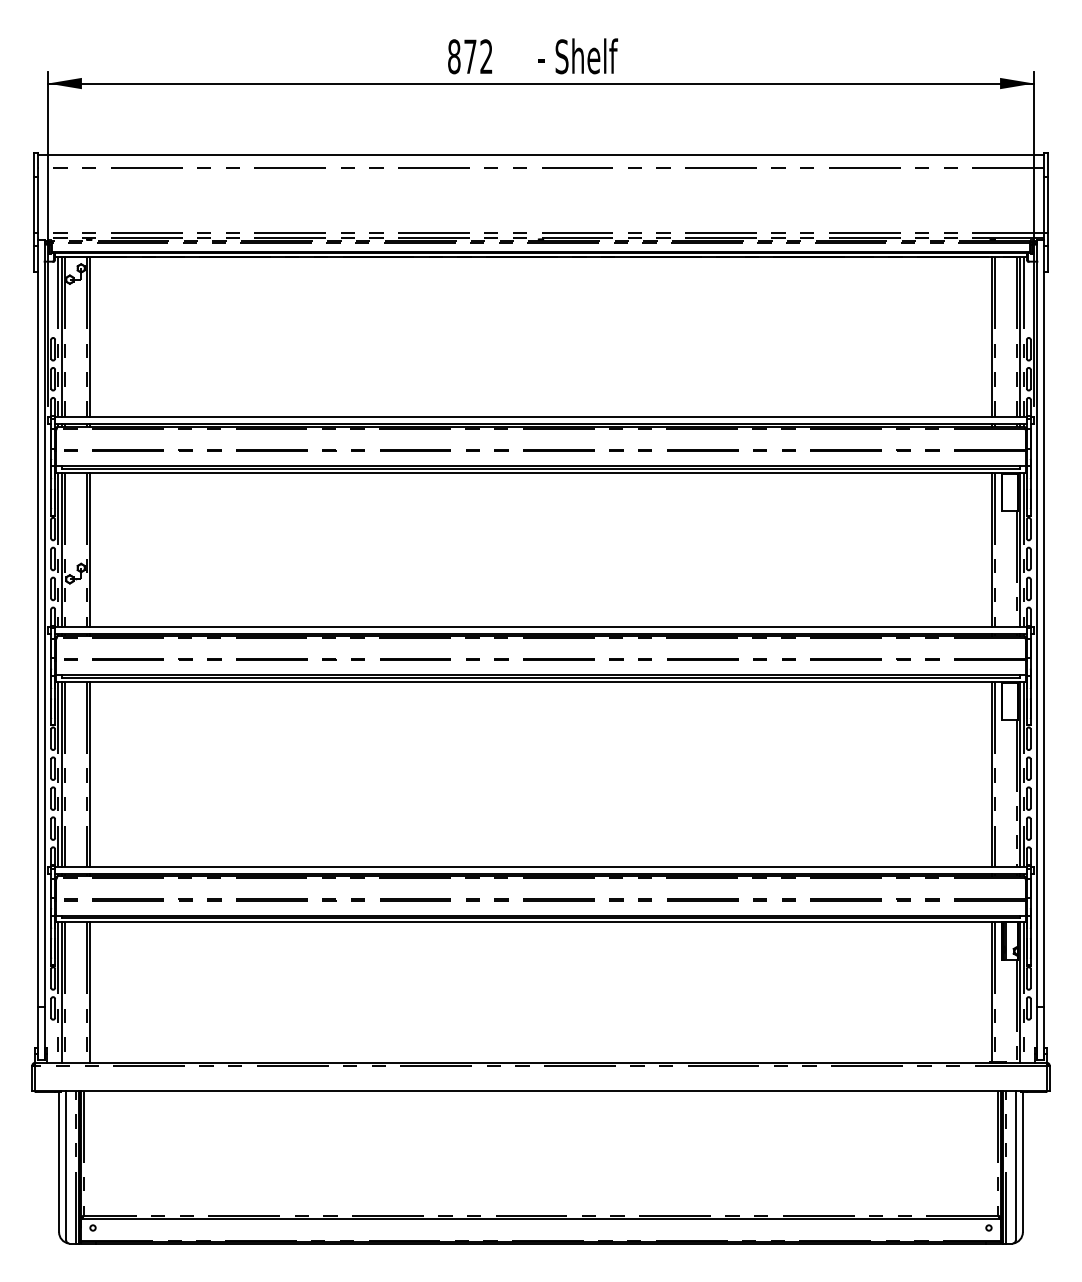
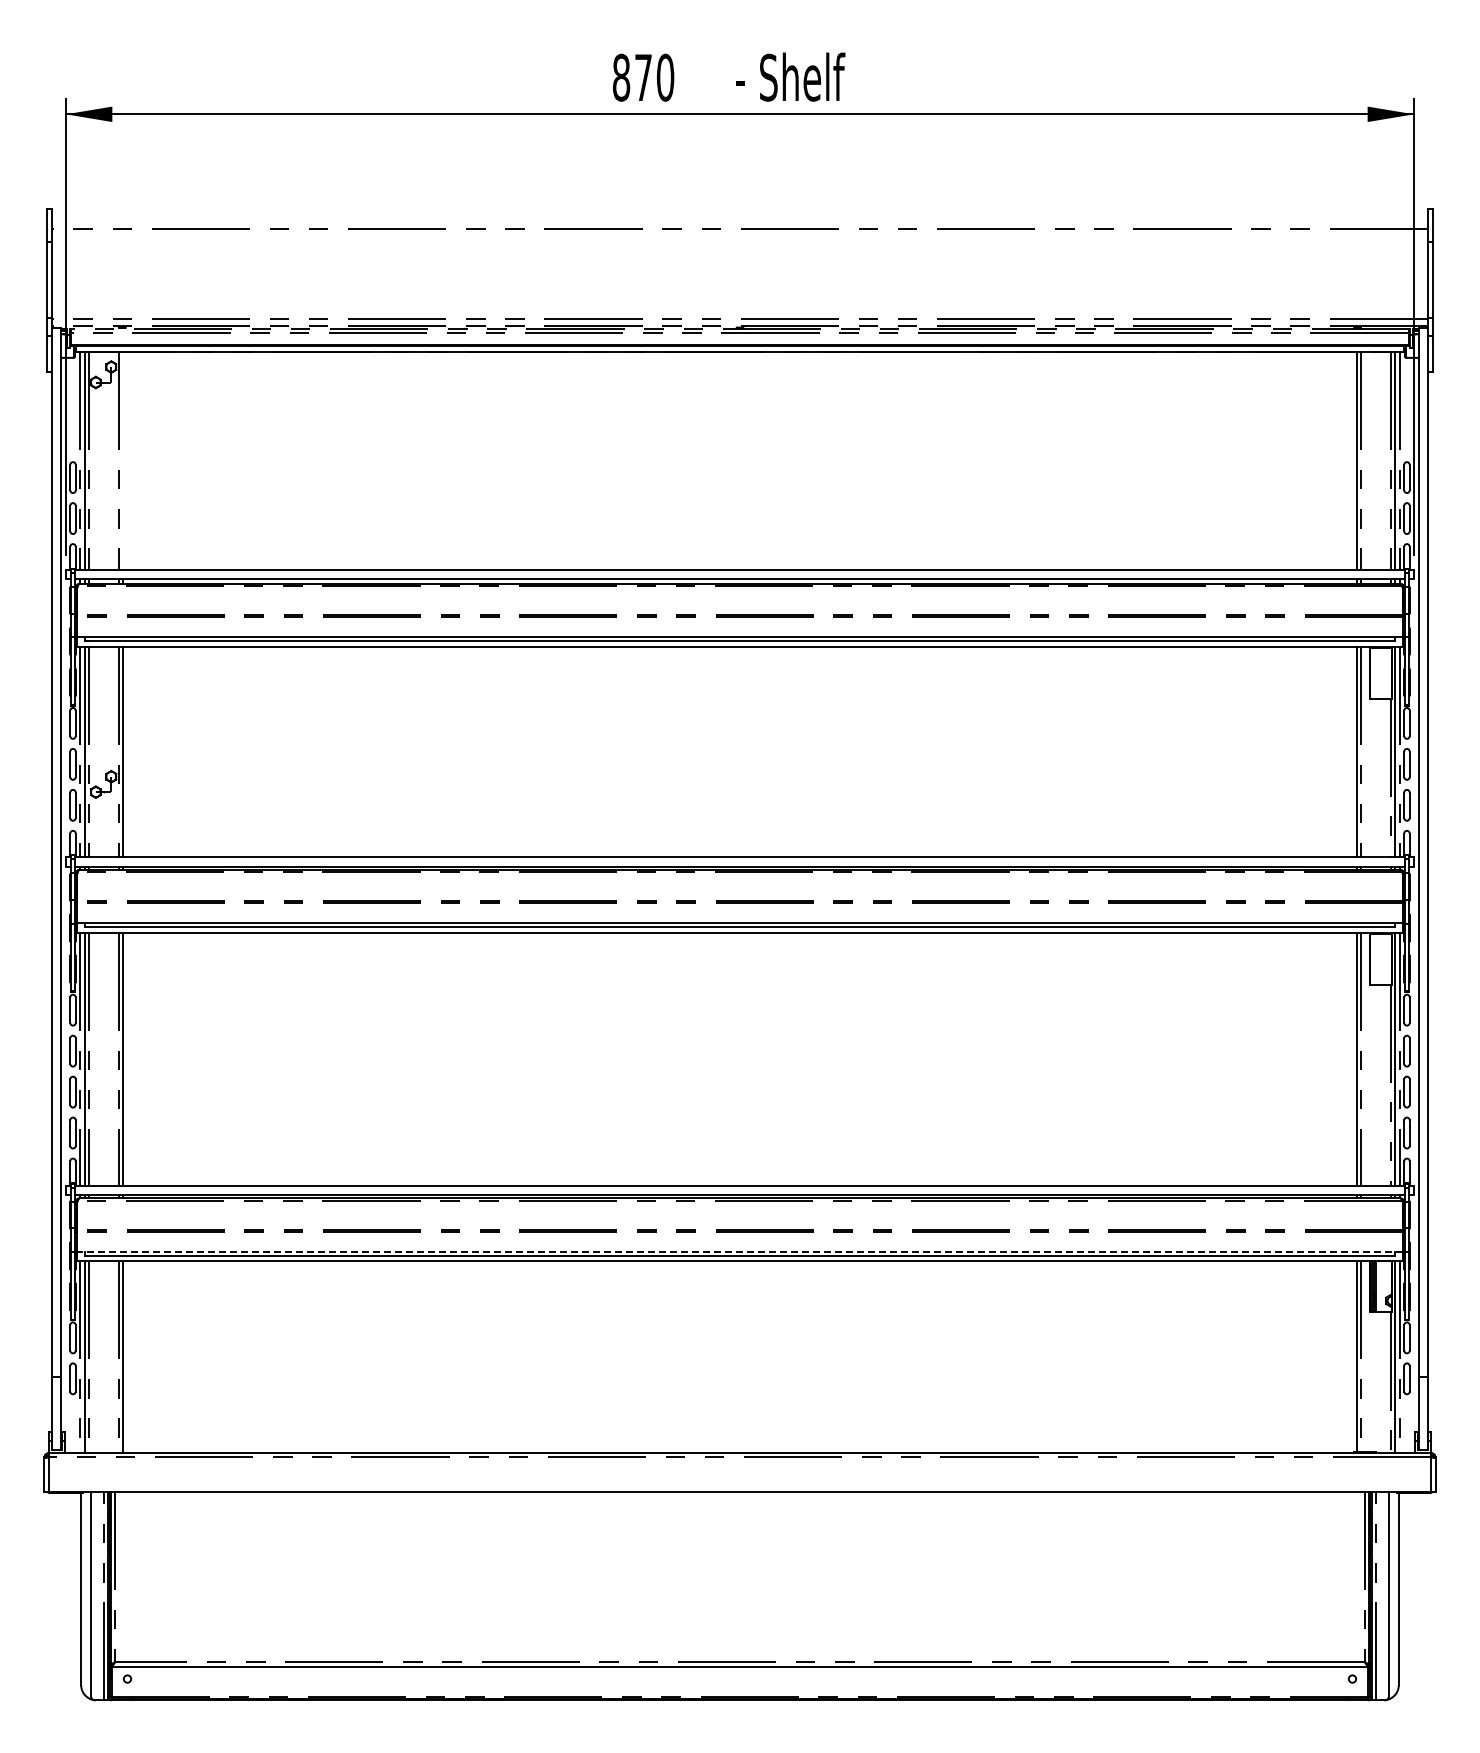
text: (486, 56) -> (665, 77), 872 -> 870
line: (540, 154) -> (739, 211), removed
line: (89, 337) -> (122, 461), removed
line: (540, 915) -> (739, 1251), solid -> dashed

